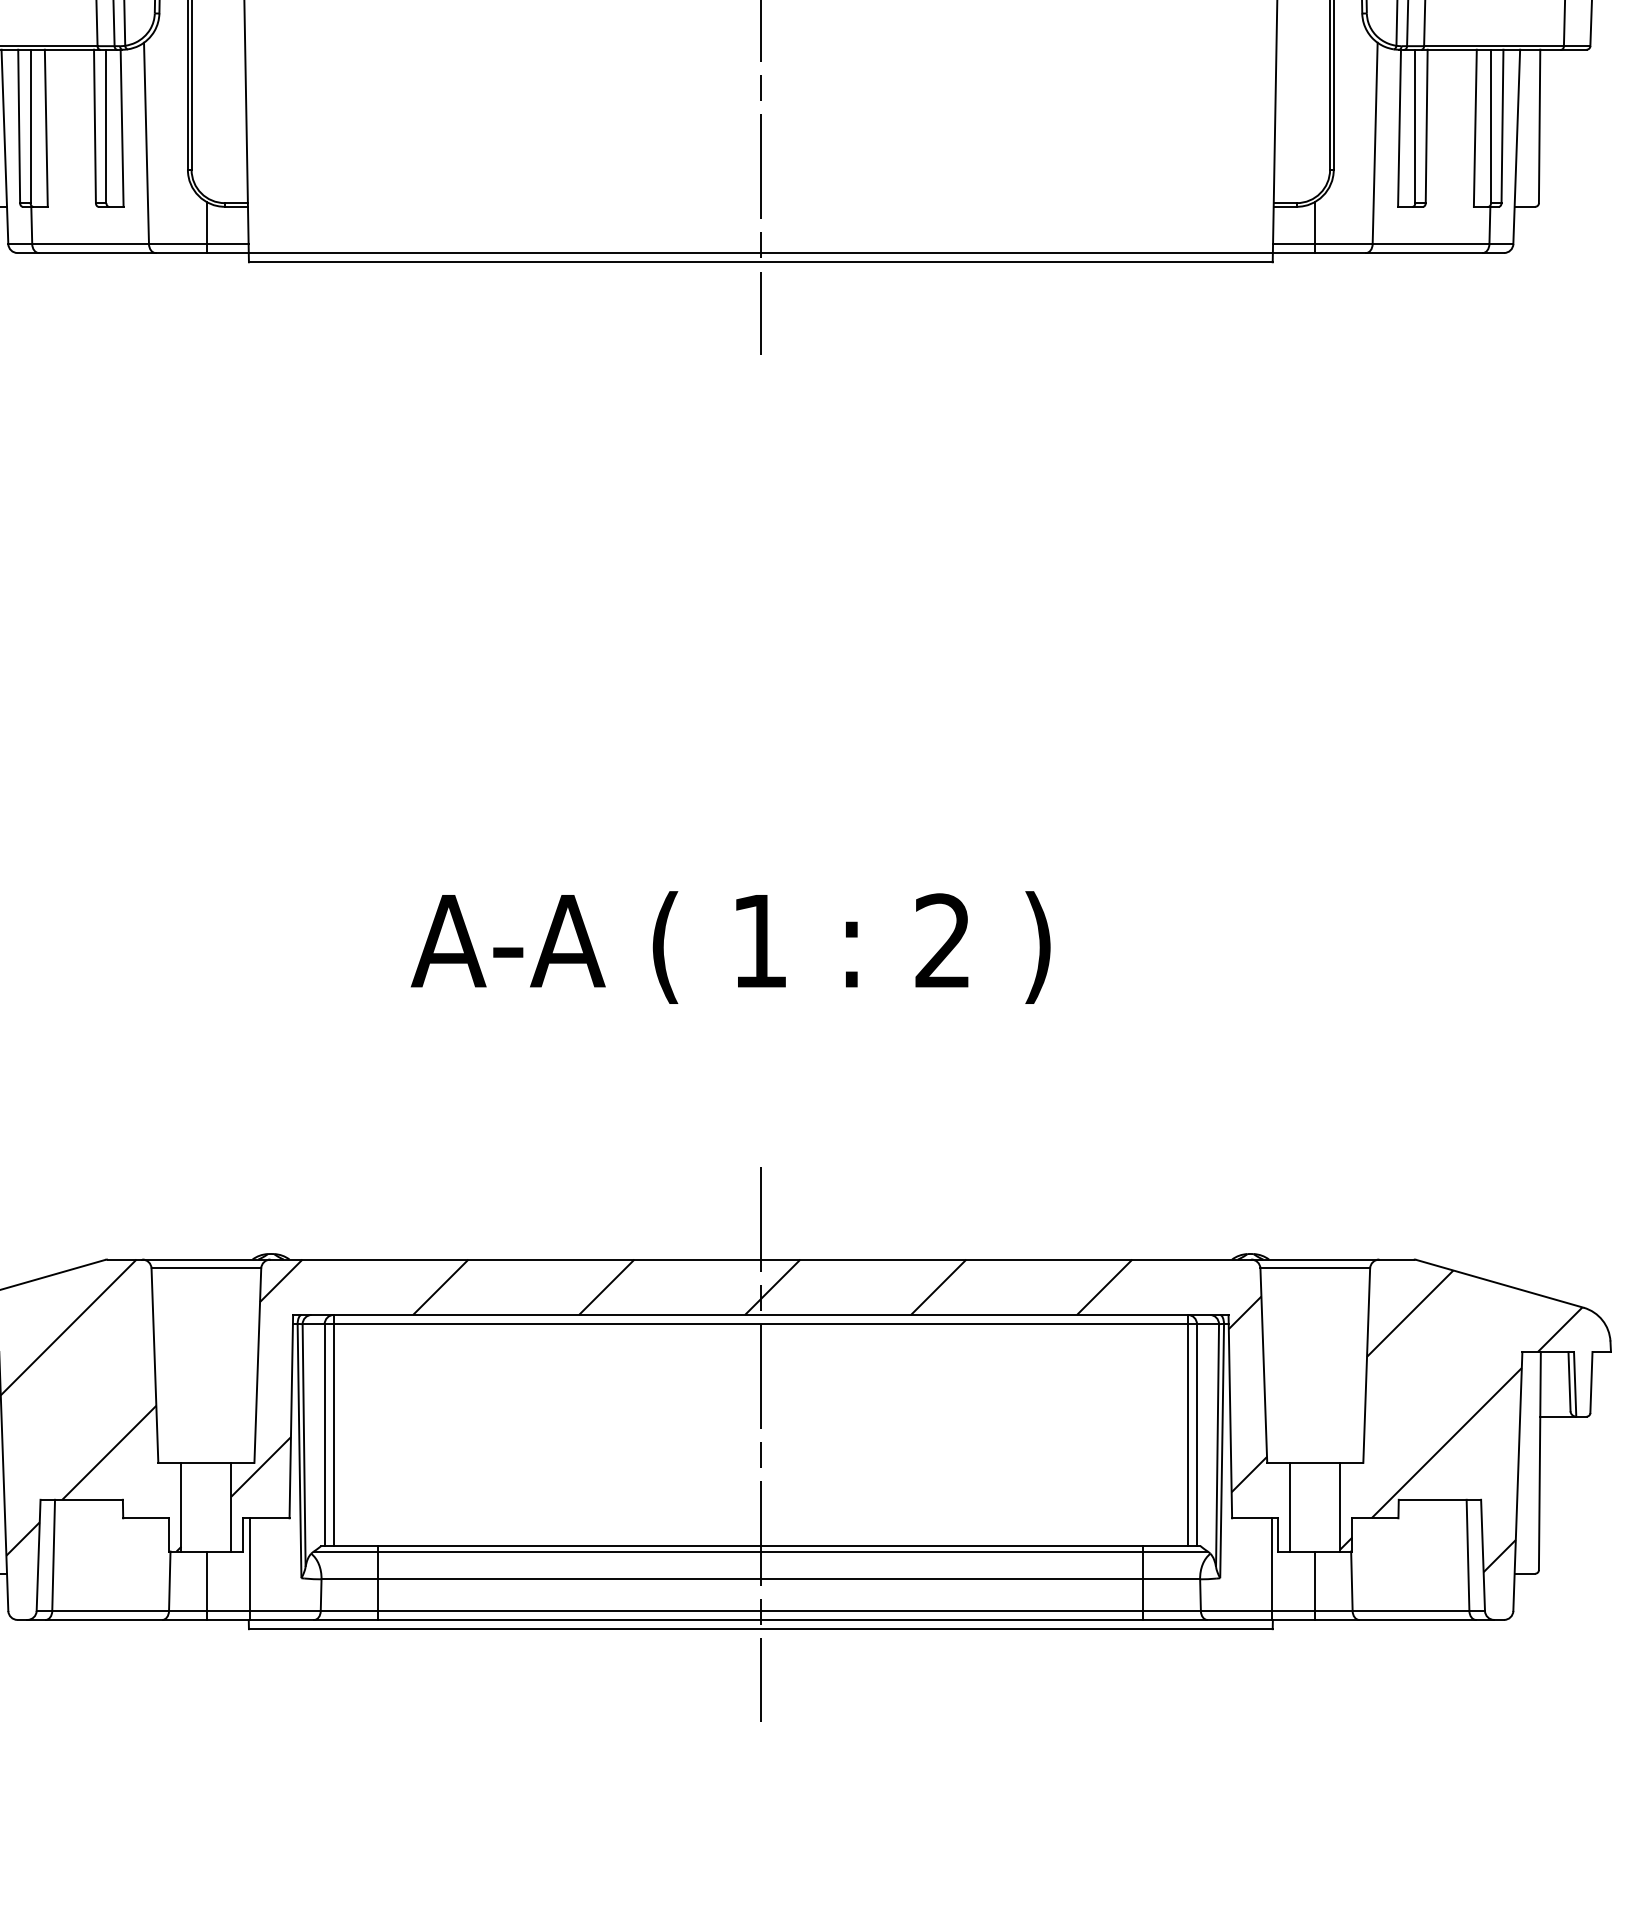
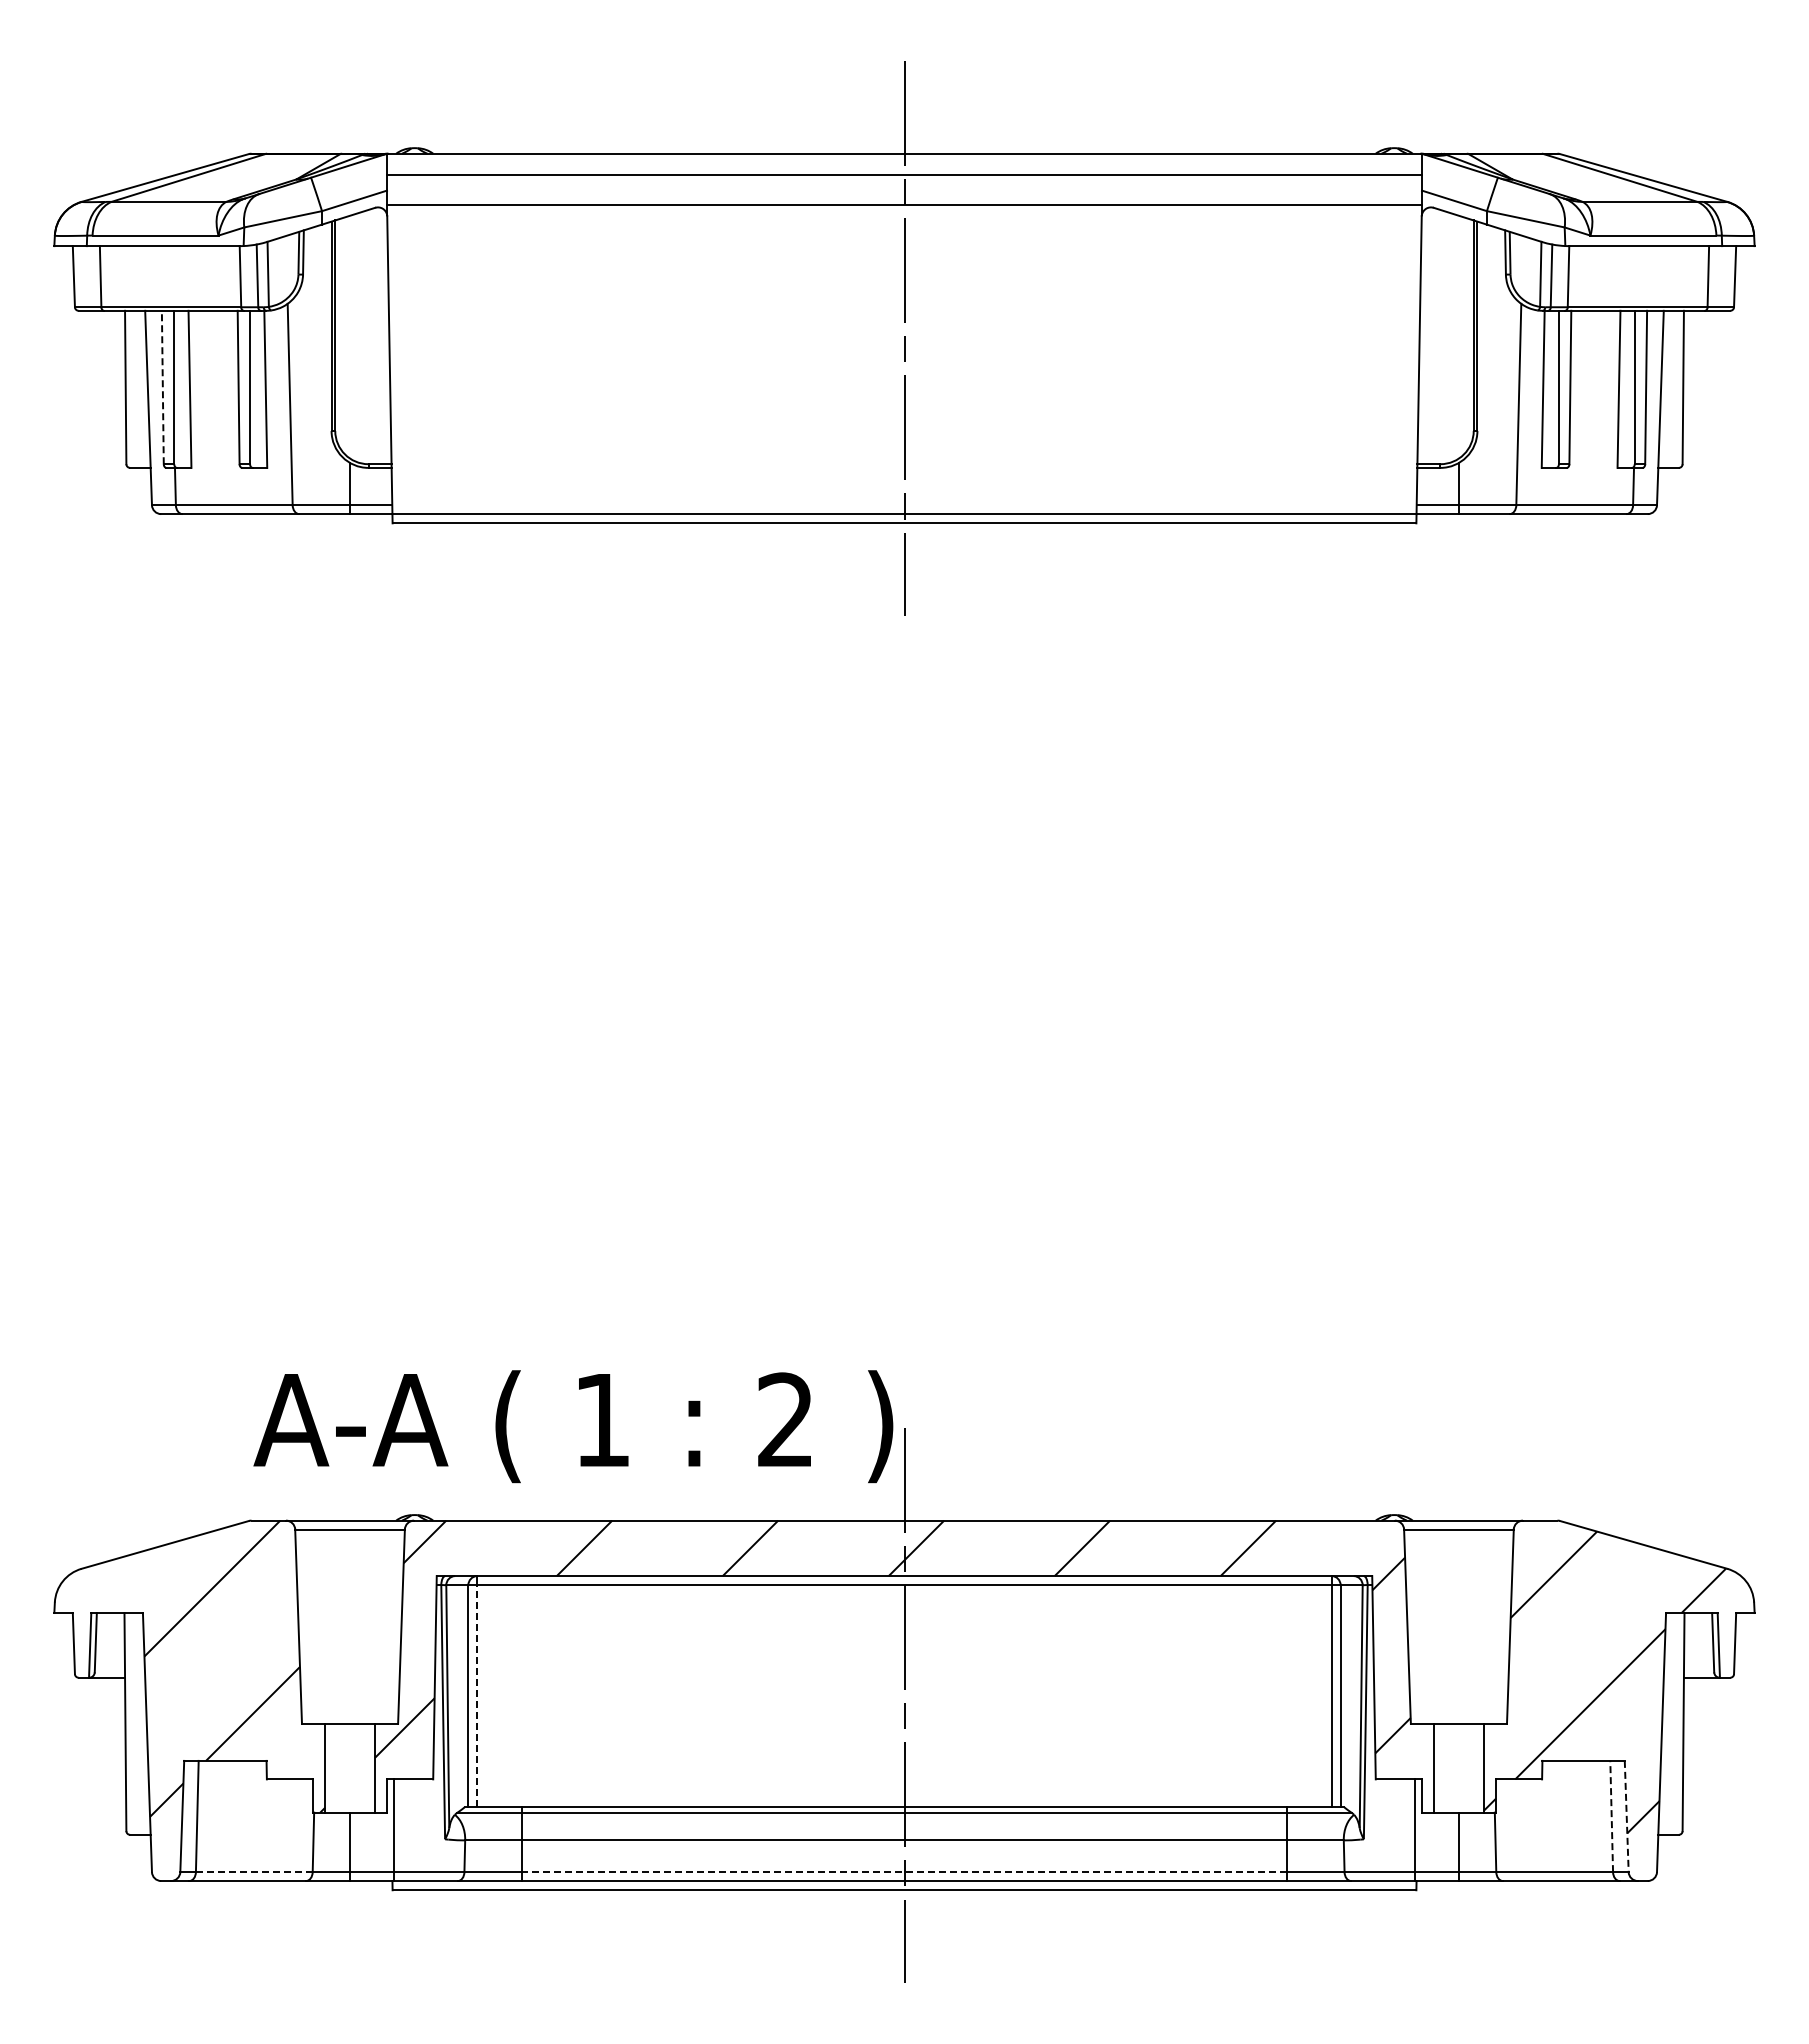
line: (18, 126) -> (162, 387), solid -> dashed
text: (730, 947) -> (573, 1426), moved
line: (333, 1435) -> (477, 1696), solid -> dashed
line: (1467, 1555) -> (1611, 1816), solid -> dashed
line: (1482, 1555) -> (1626, 1816), solid -> dashed
line: (109, 1611) -> (253, 1872), solid -> dashed
line: (760, 1611) -> (904, 1872), solid -> dashed

